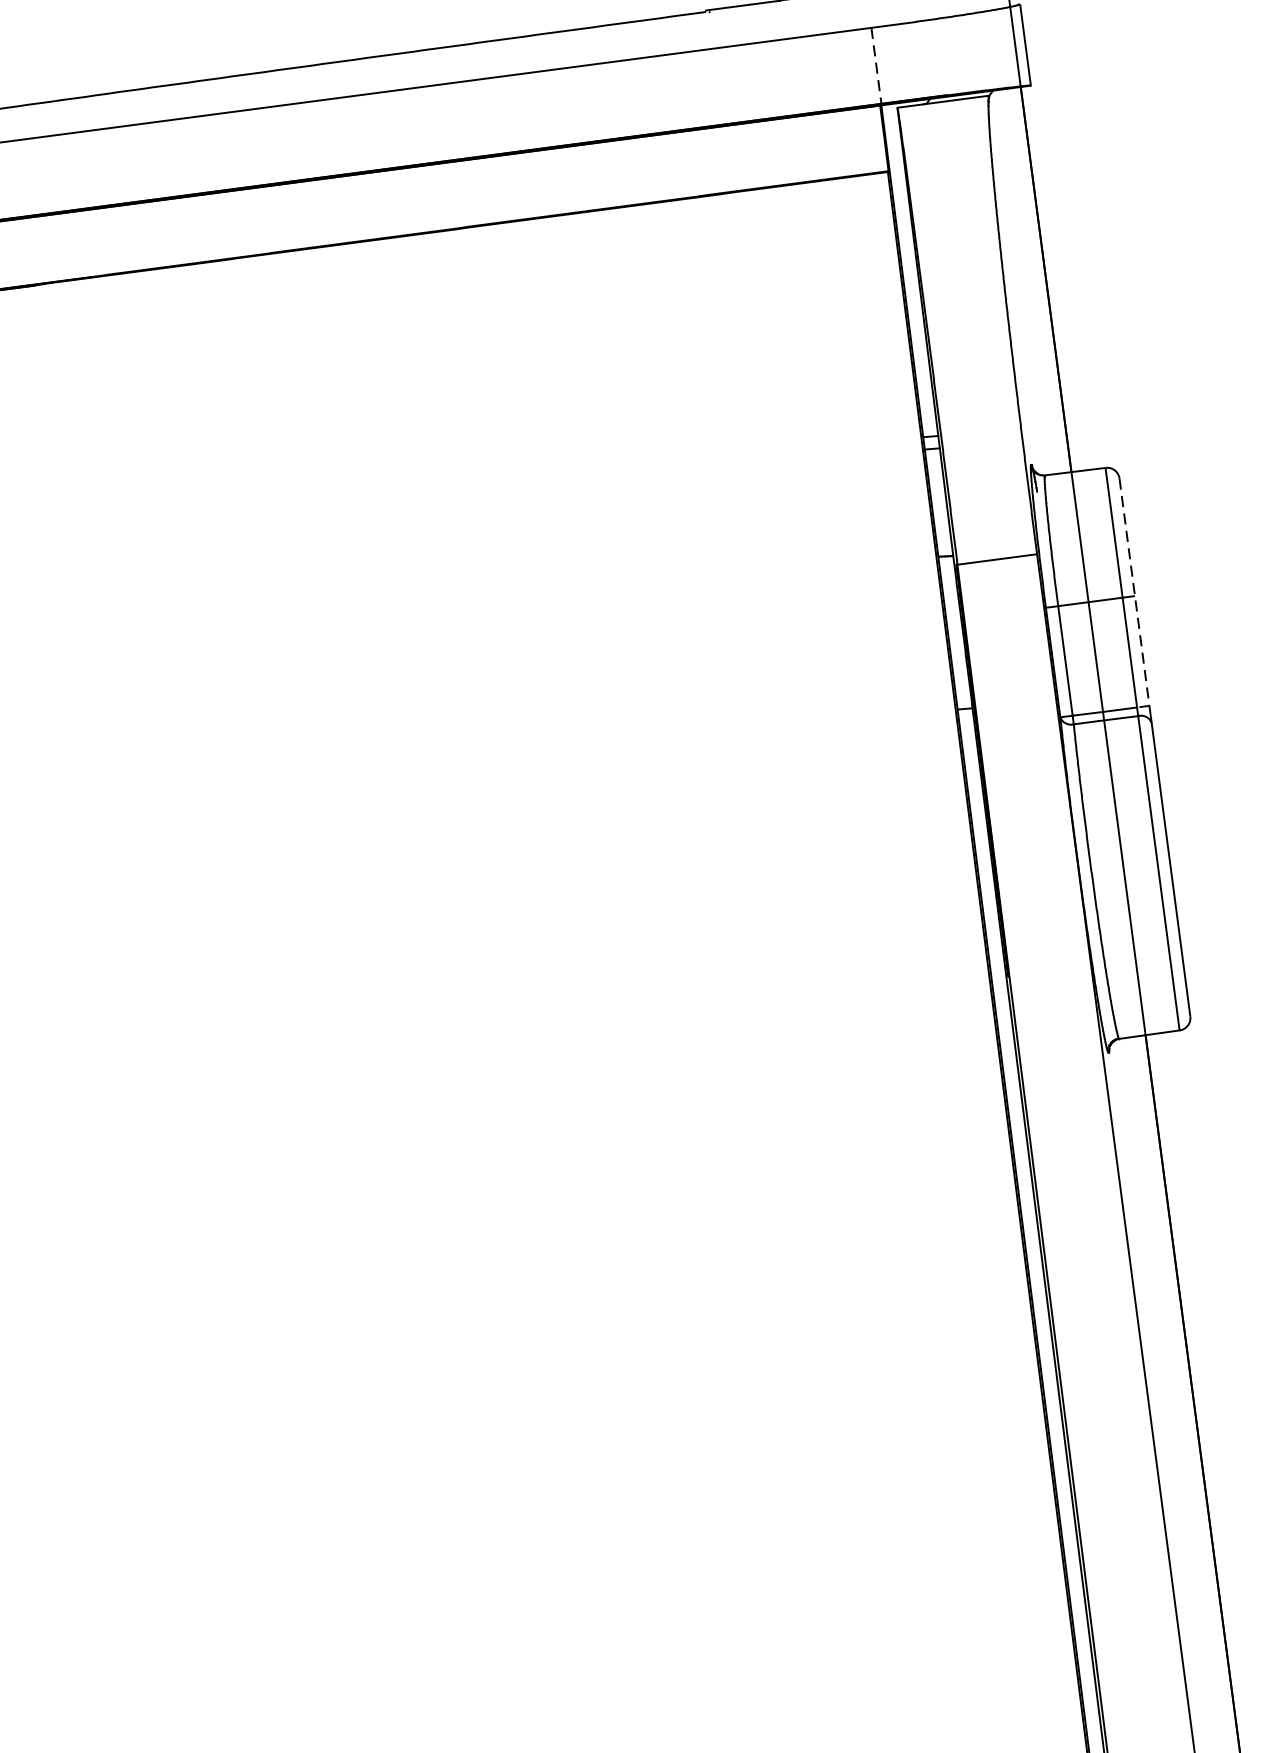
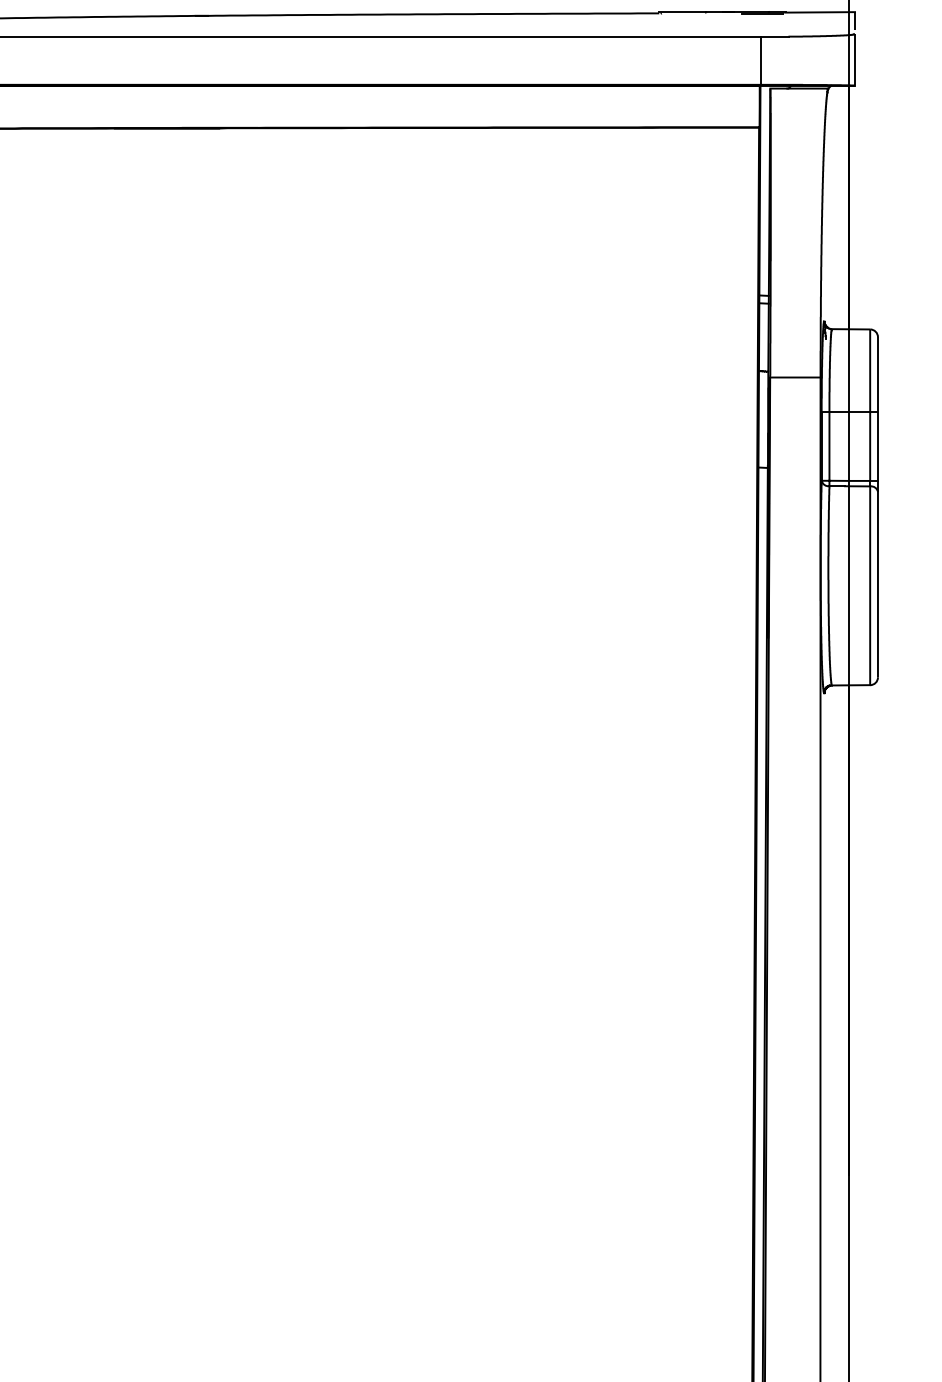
line: (876, 66) -> (760, 61), dashed -> solid
line: (1134, 600) -> (877, 414), dashed -> solid

